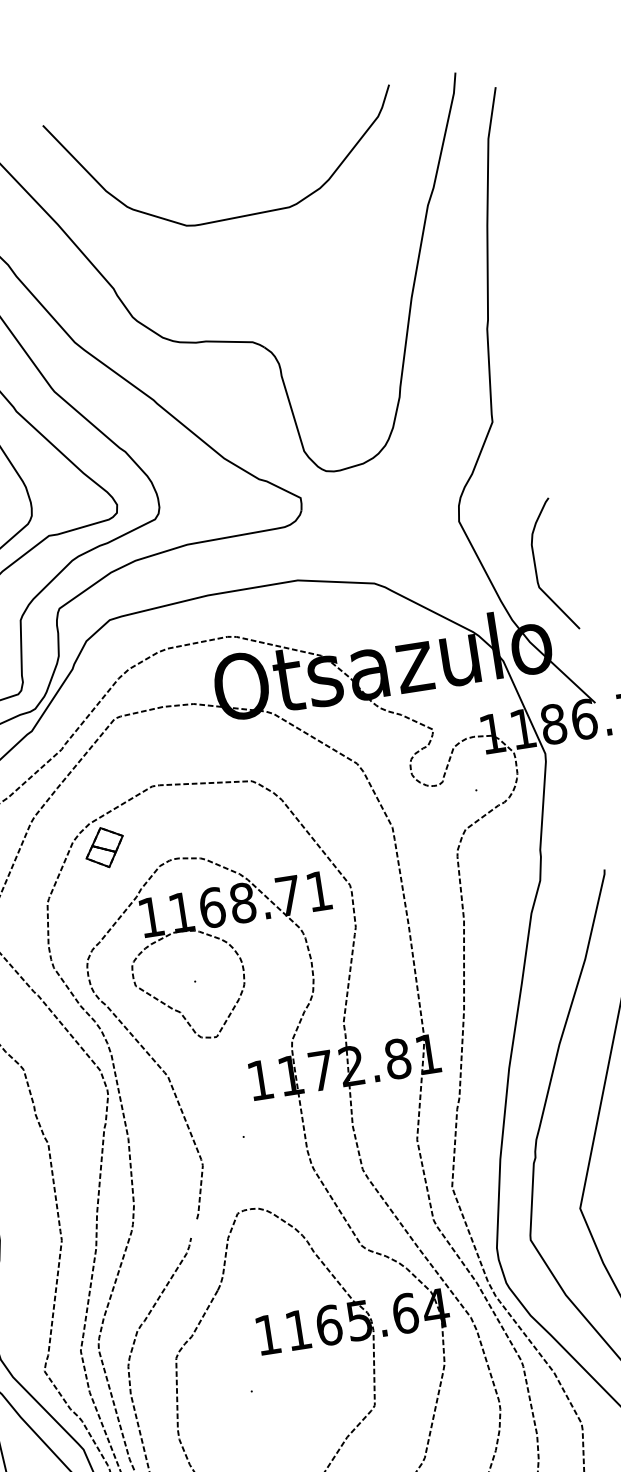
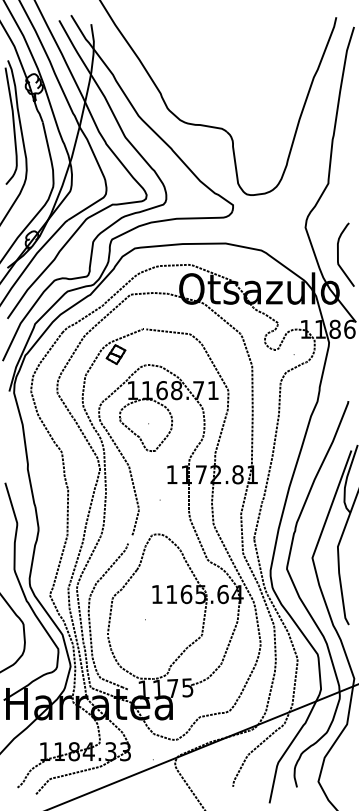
curve: (232, 216) -> (221, 68), removed

